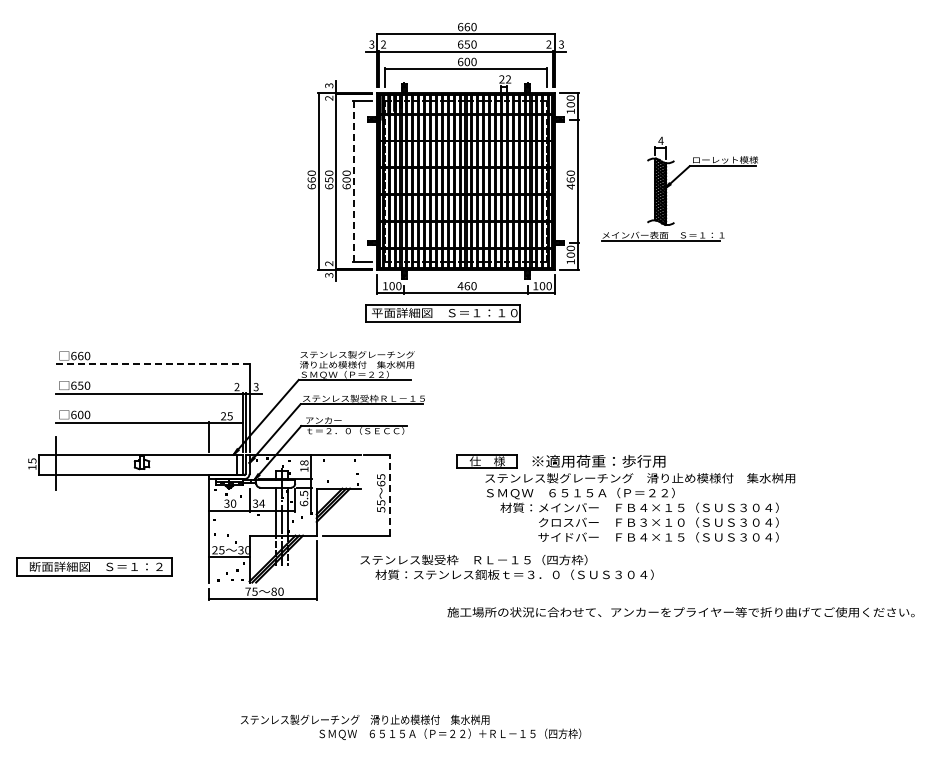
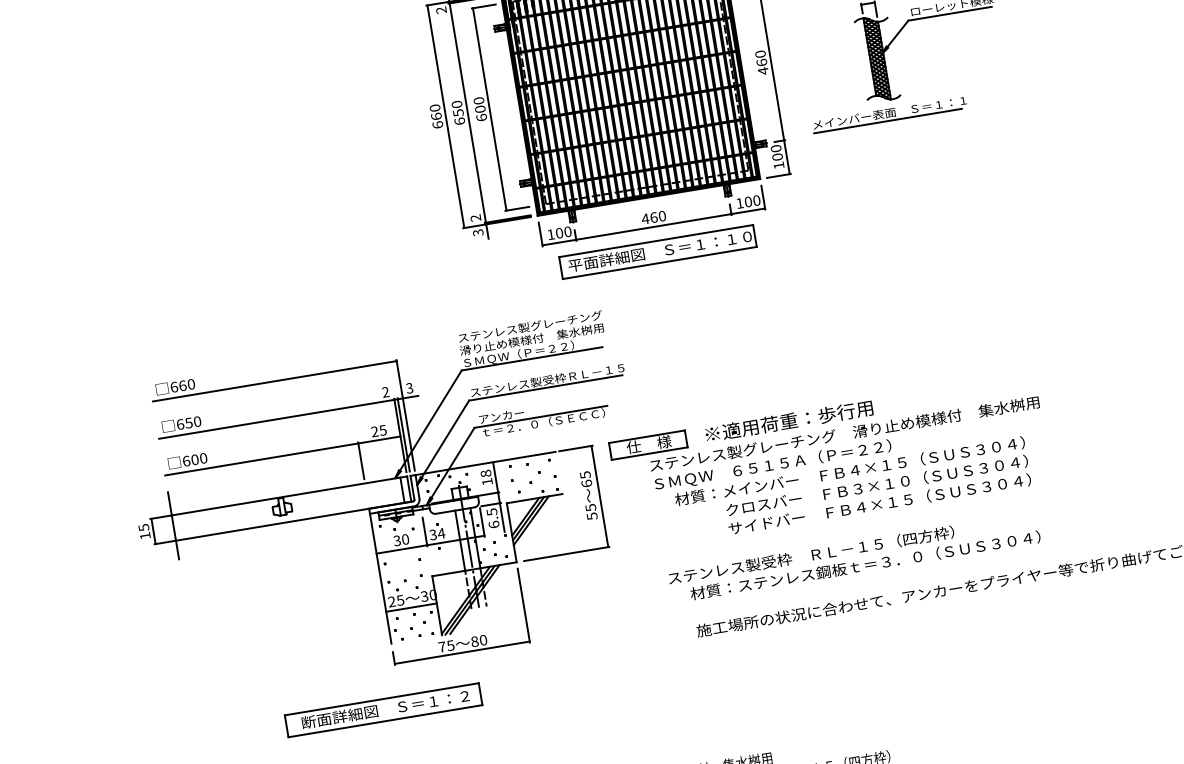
line: (353, 181) -> (489, 109), dashed -> solid
part: (442, 313) -> (657, 252), moved
line: (153, 364) -> (276, 381), dashed -> solid
line: (389, 494) -> (599, 495), dashed -> solid
part: (625, 498) -> (830, 462), moved
part: (94, 566) -> (383, 709), moved
text: (506, 567) -> (853, 557), moved

